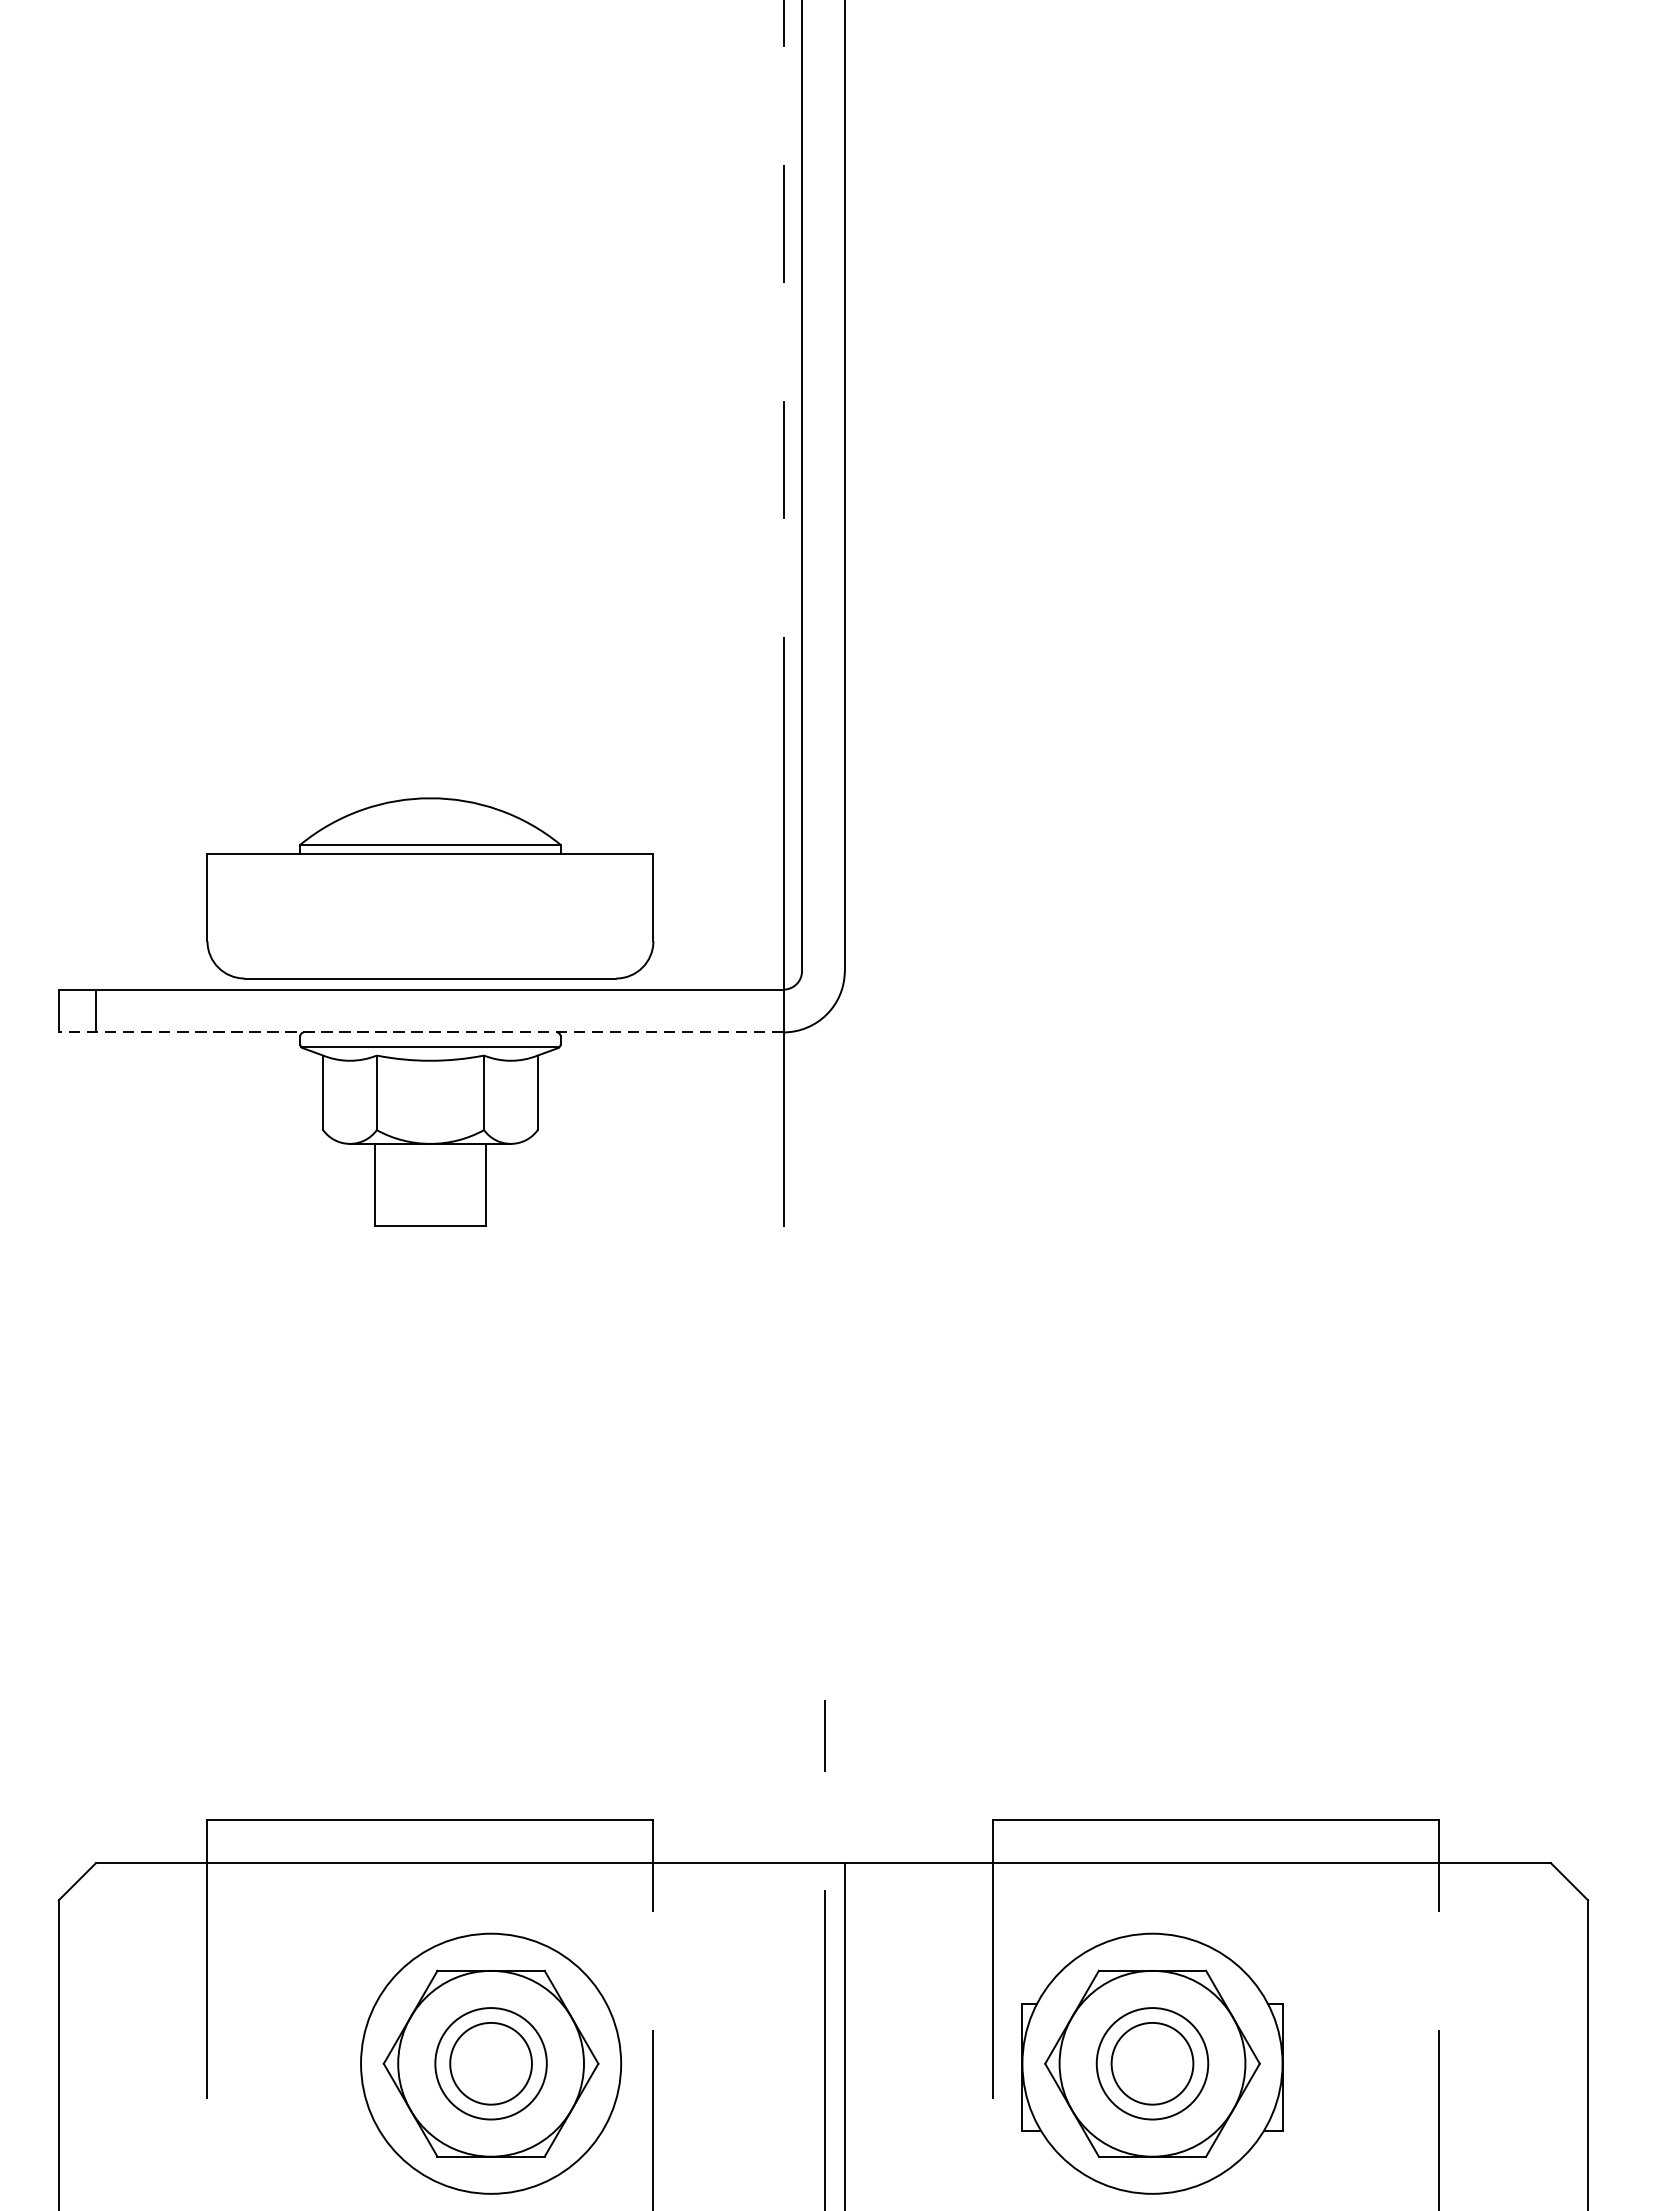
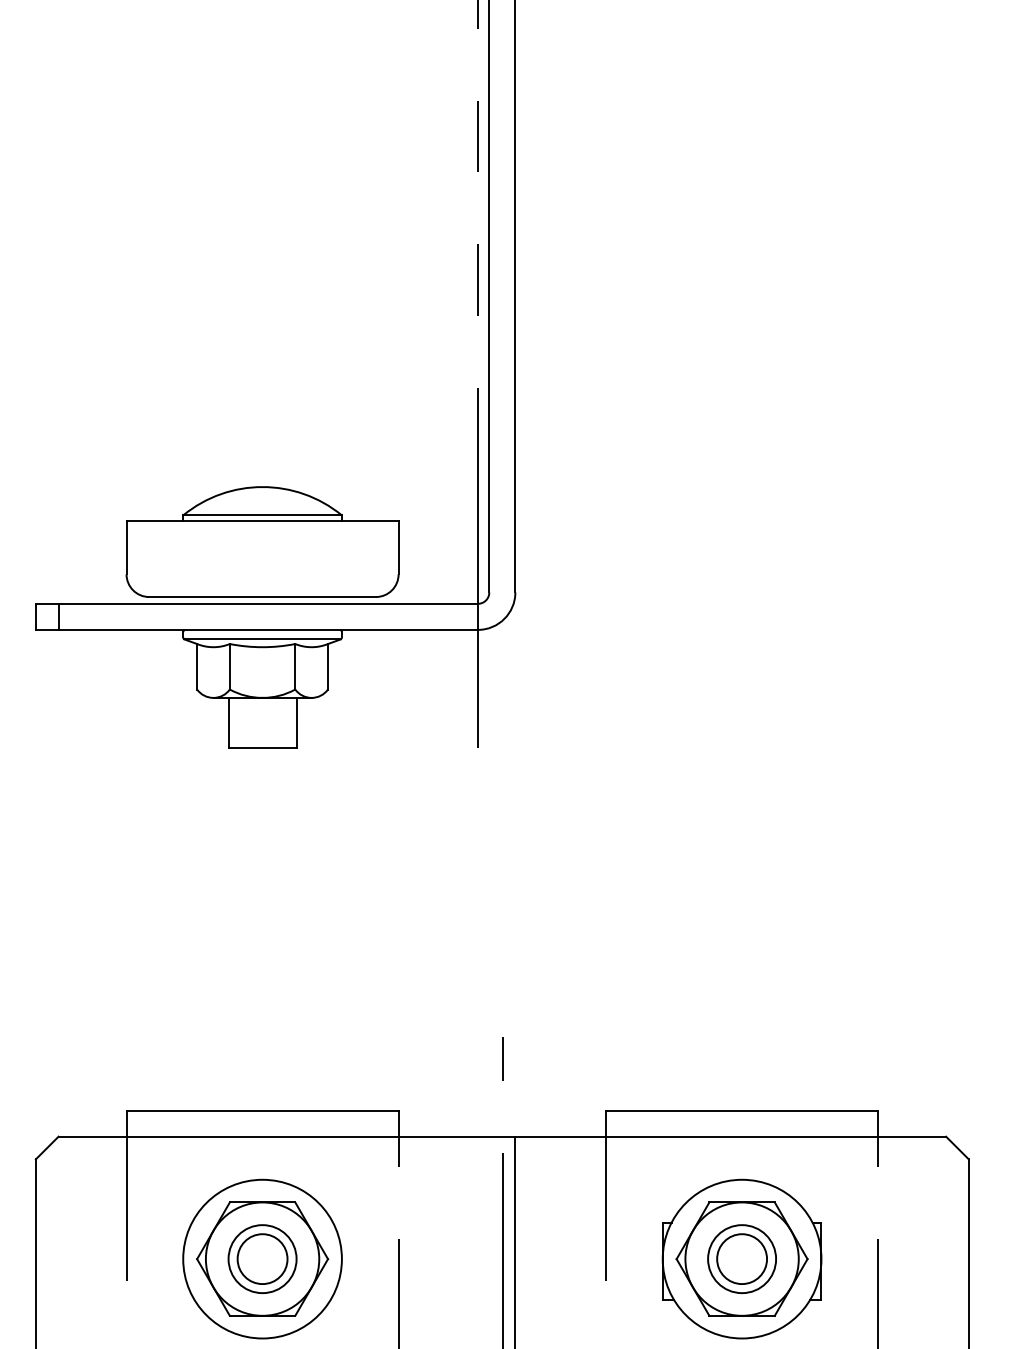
line: (420, 1031) -> (256, 629), dashed -> solid
part: (490, 2062) -> (262, 1258), moved
part: (1151, 2062) -> (741, 1258), moved

